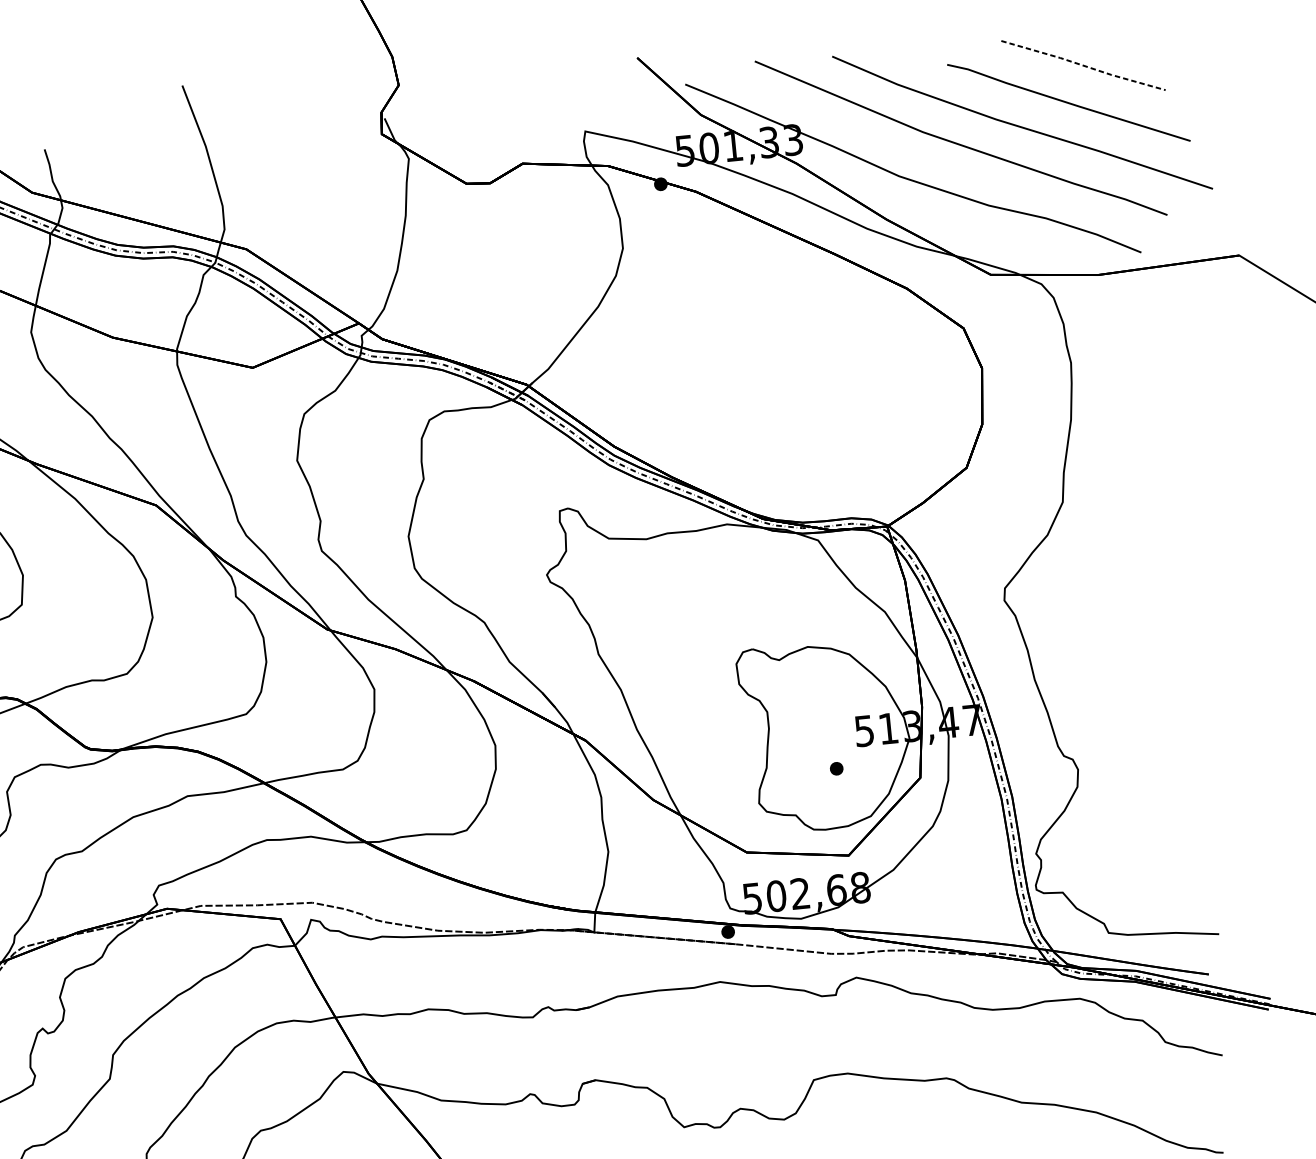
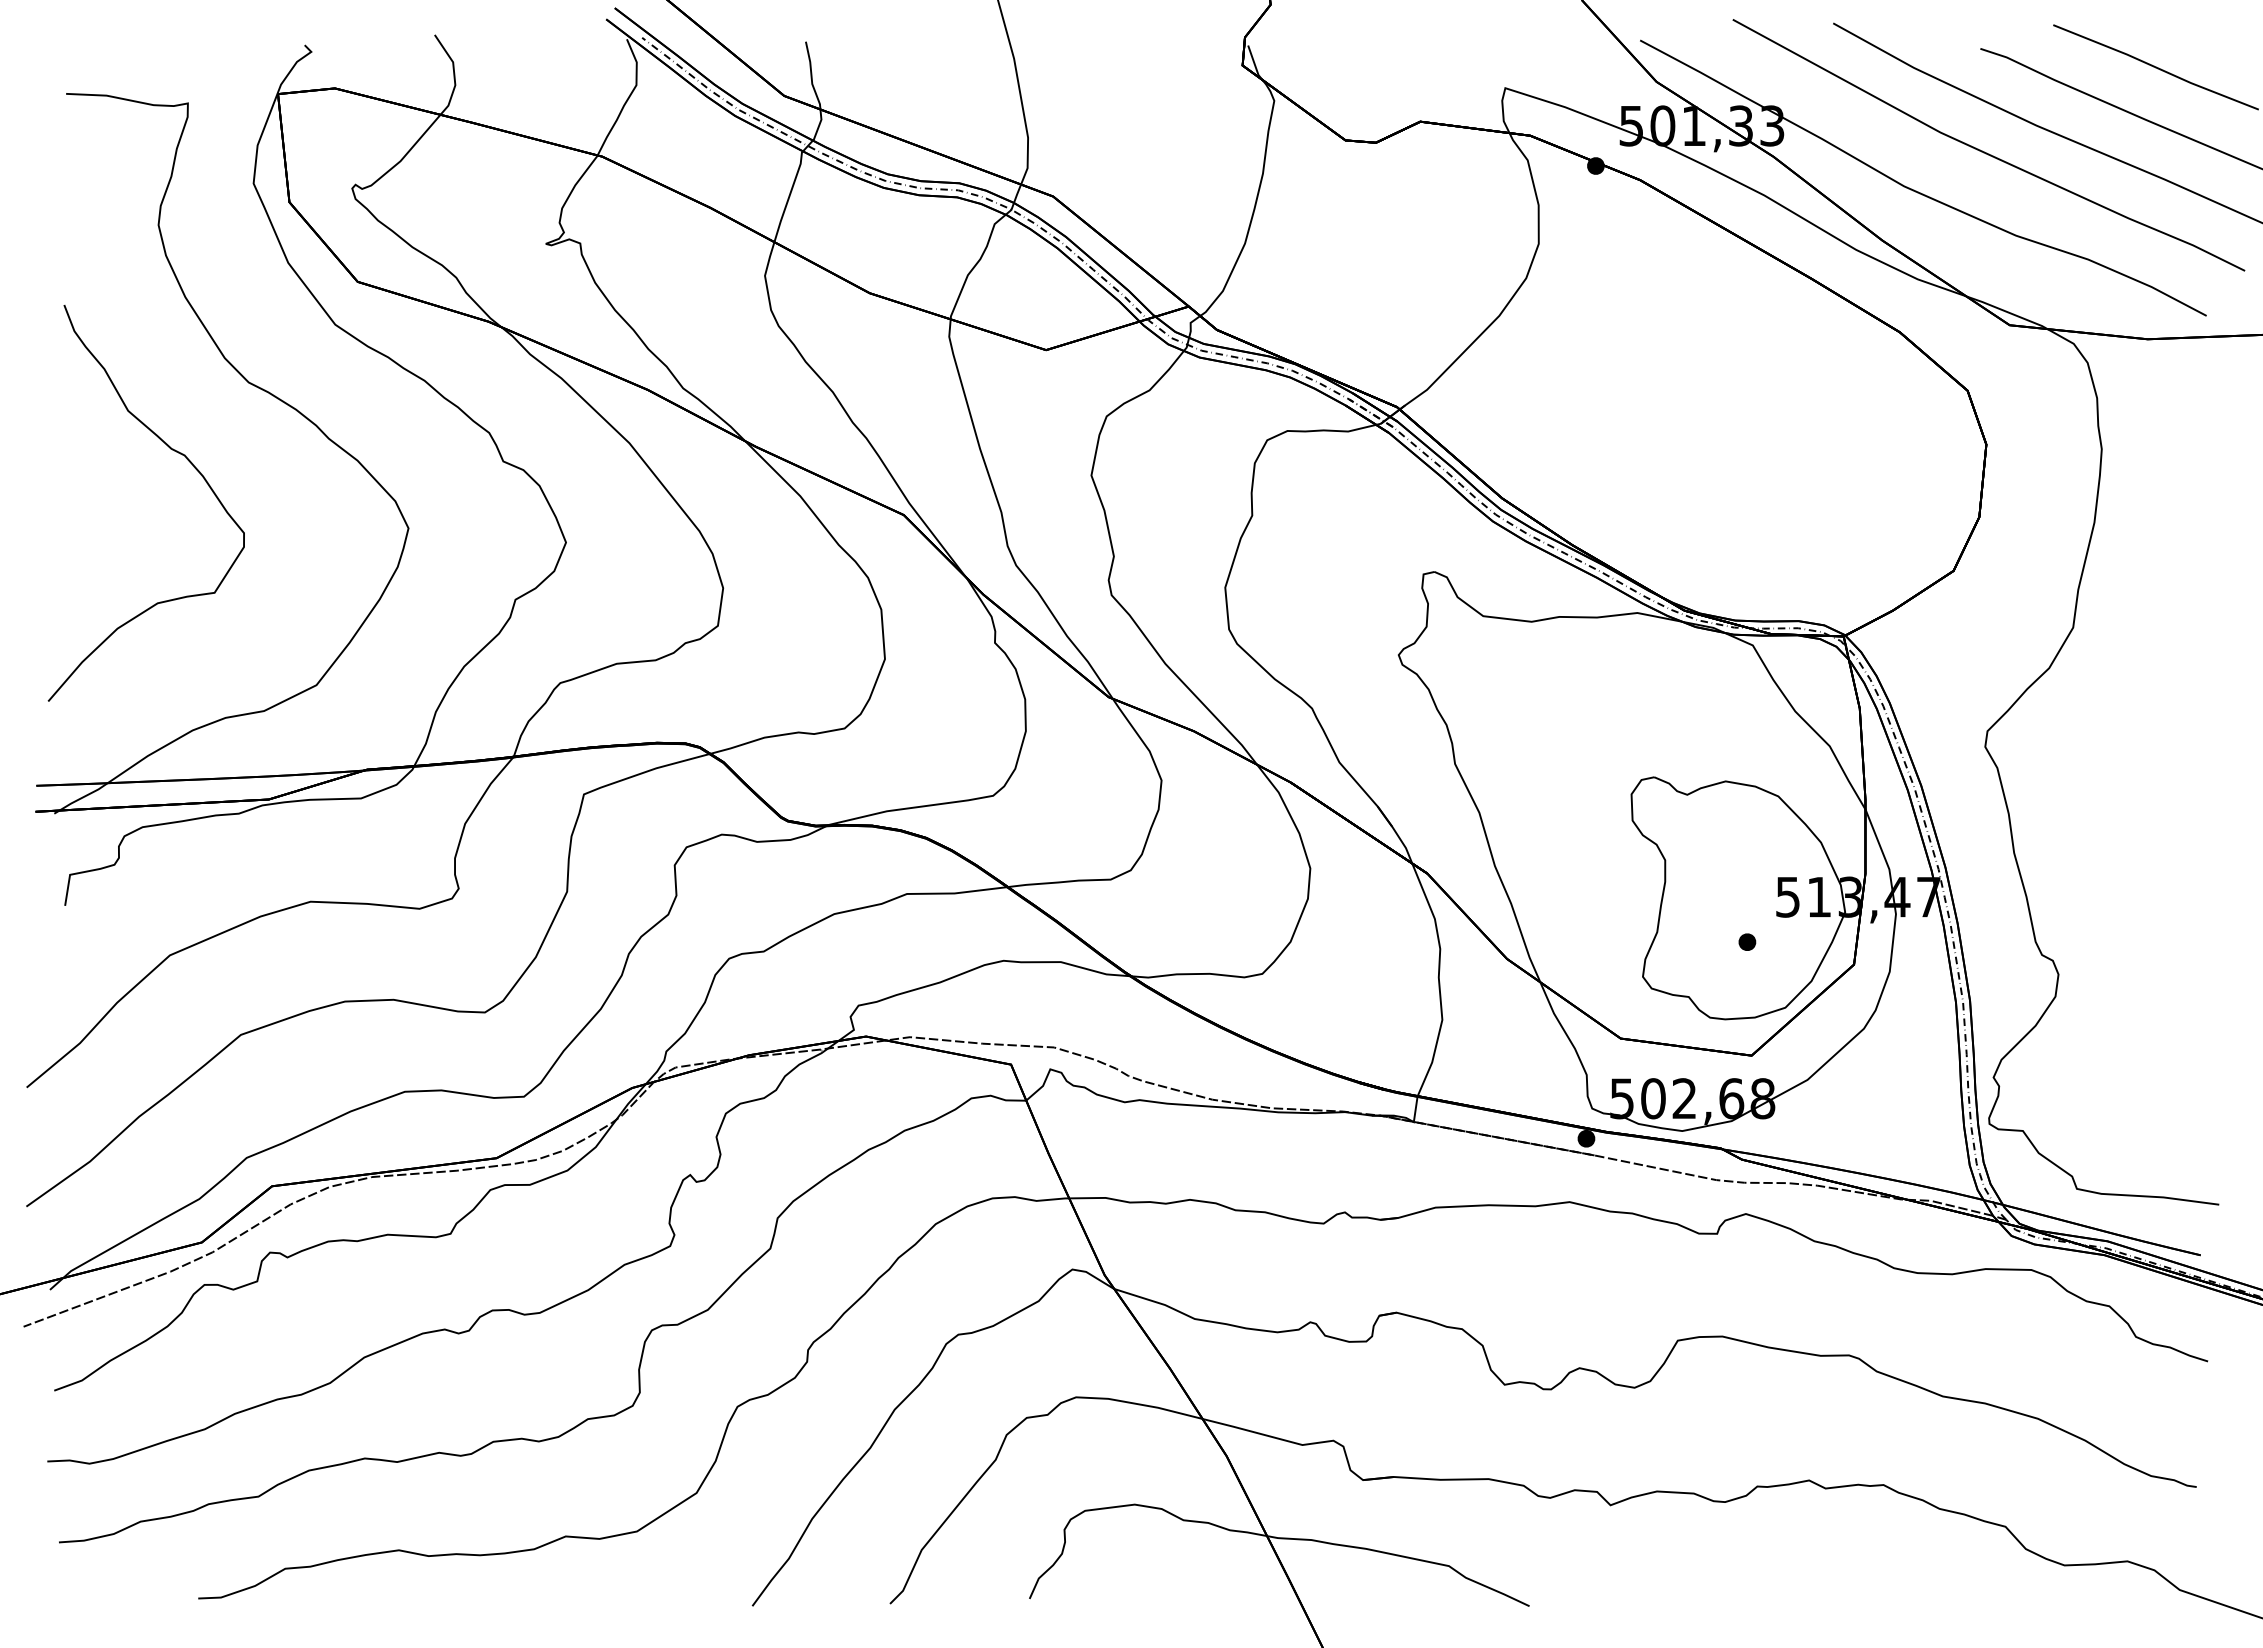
line: (1083, 65) -> (2156, 67), dashed -> solid

